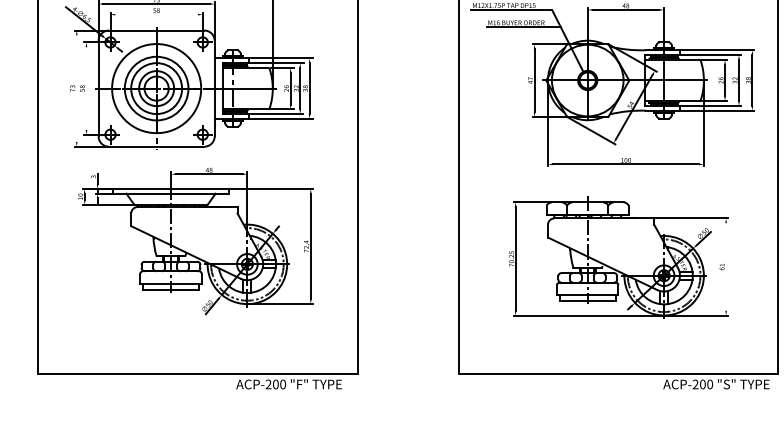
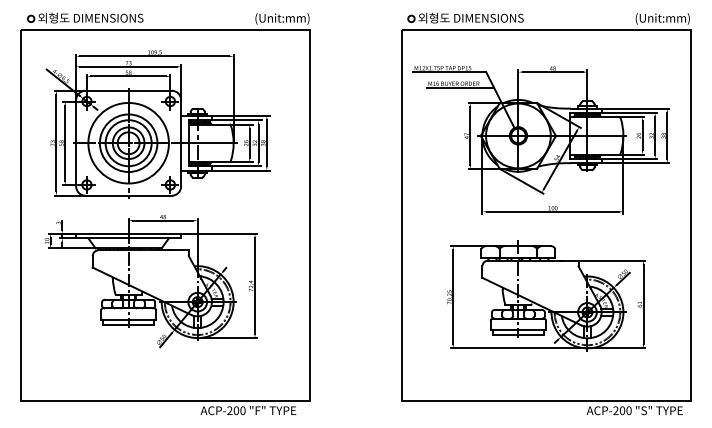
line: (156, 14) -> (128, 76), added
line: (86, 87) -> (65, 142), added
line: (76, 88) -> (56, 143), added
part: (195, 241) -> (150, 281), moved
line: (726, 266) -> (643, 304), added

